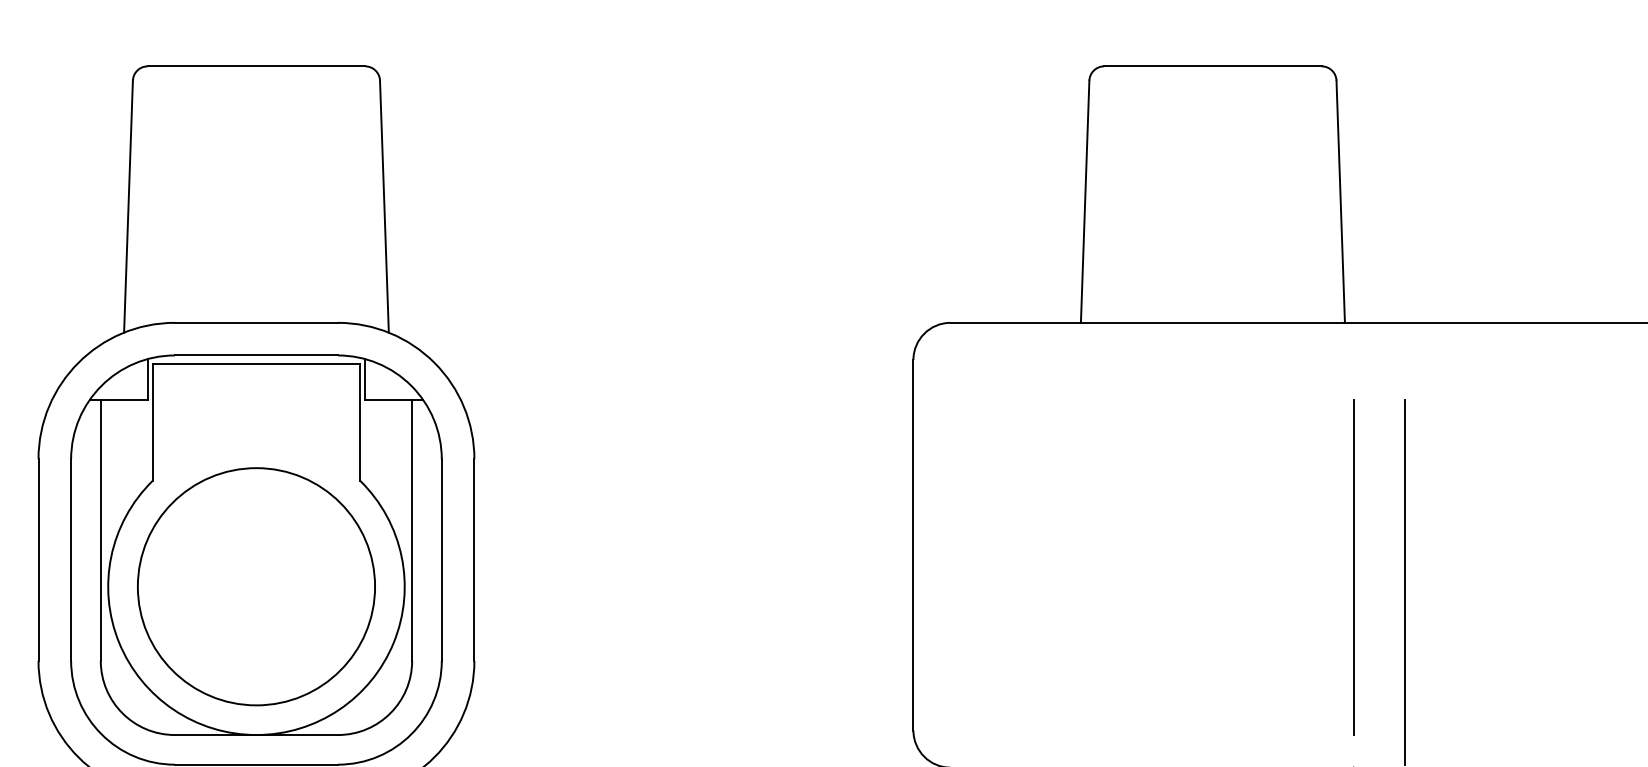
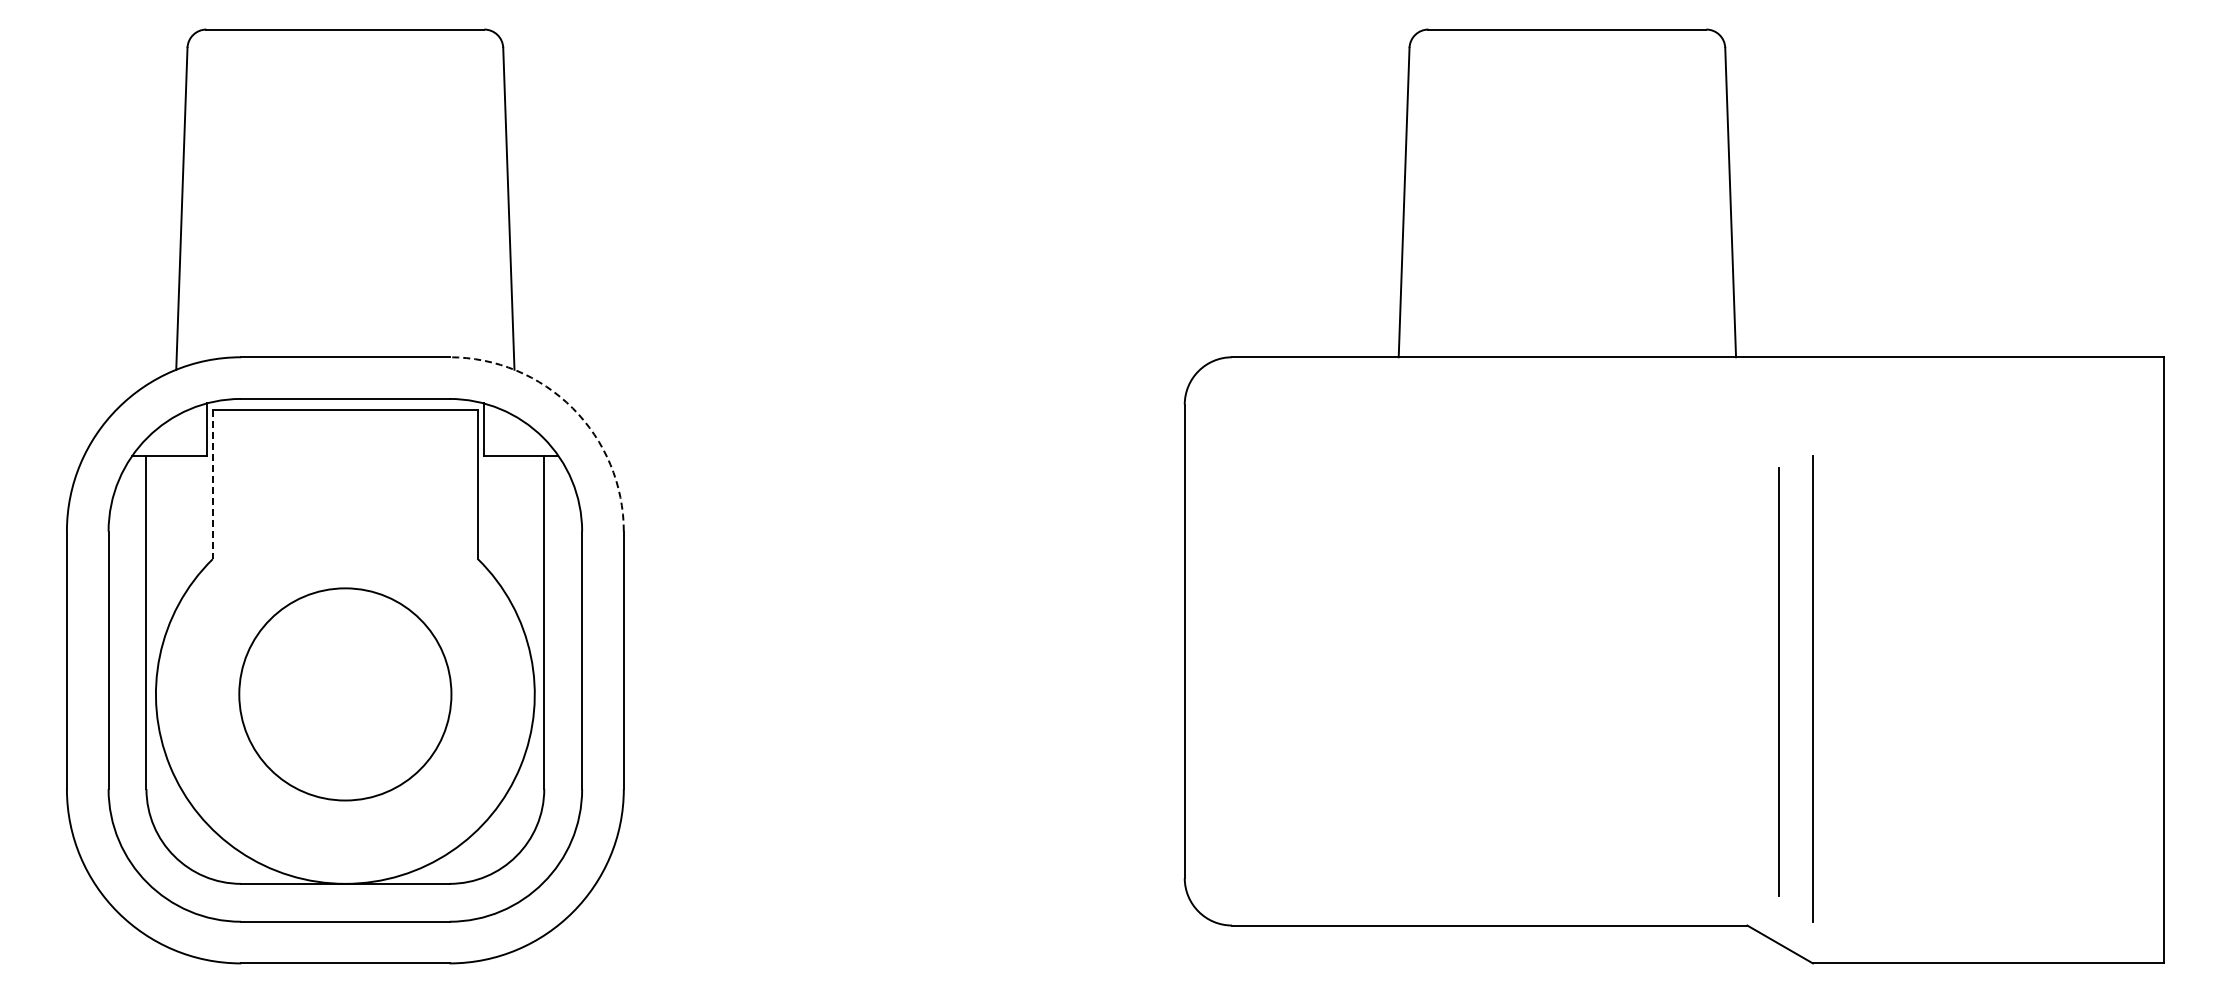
arc: (434, 362) -> (572, 408), solid -> dashed
line: (152, 423) -> (212, 485), solid -> dashed
line: (1353, 567) -> (1778, 681), moved
circle: (255, 586) -> (344, 693), size x0.7

